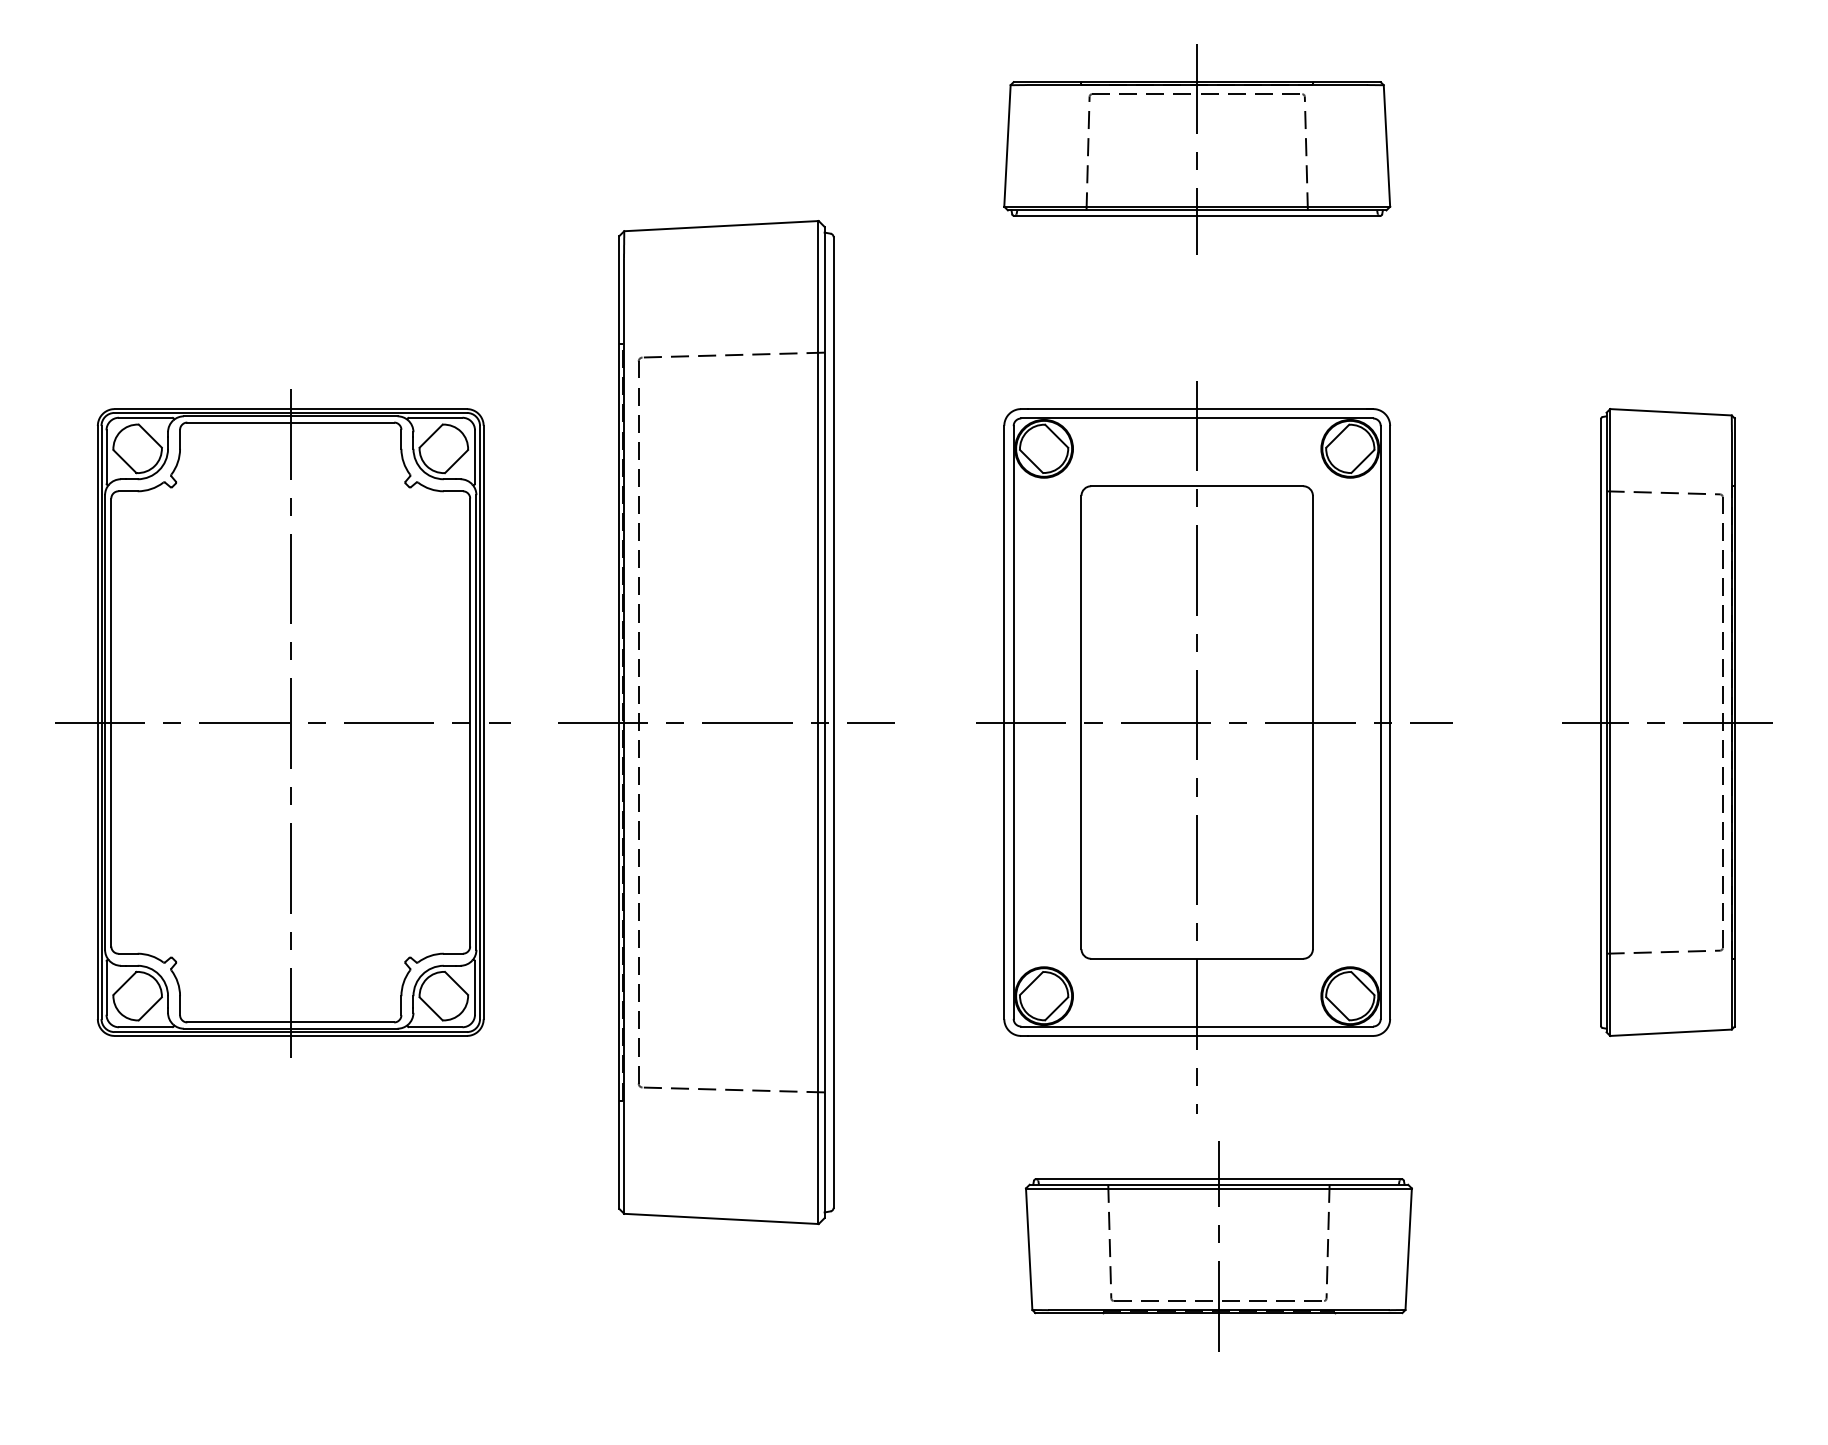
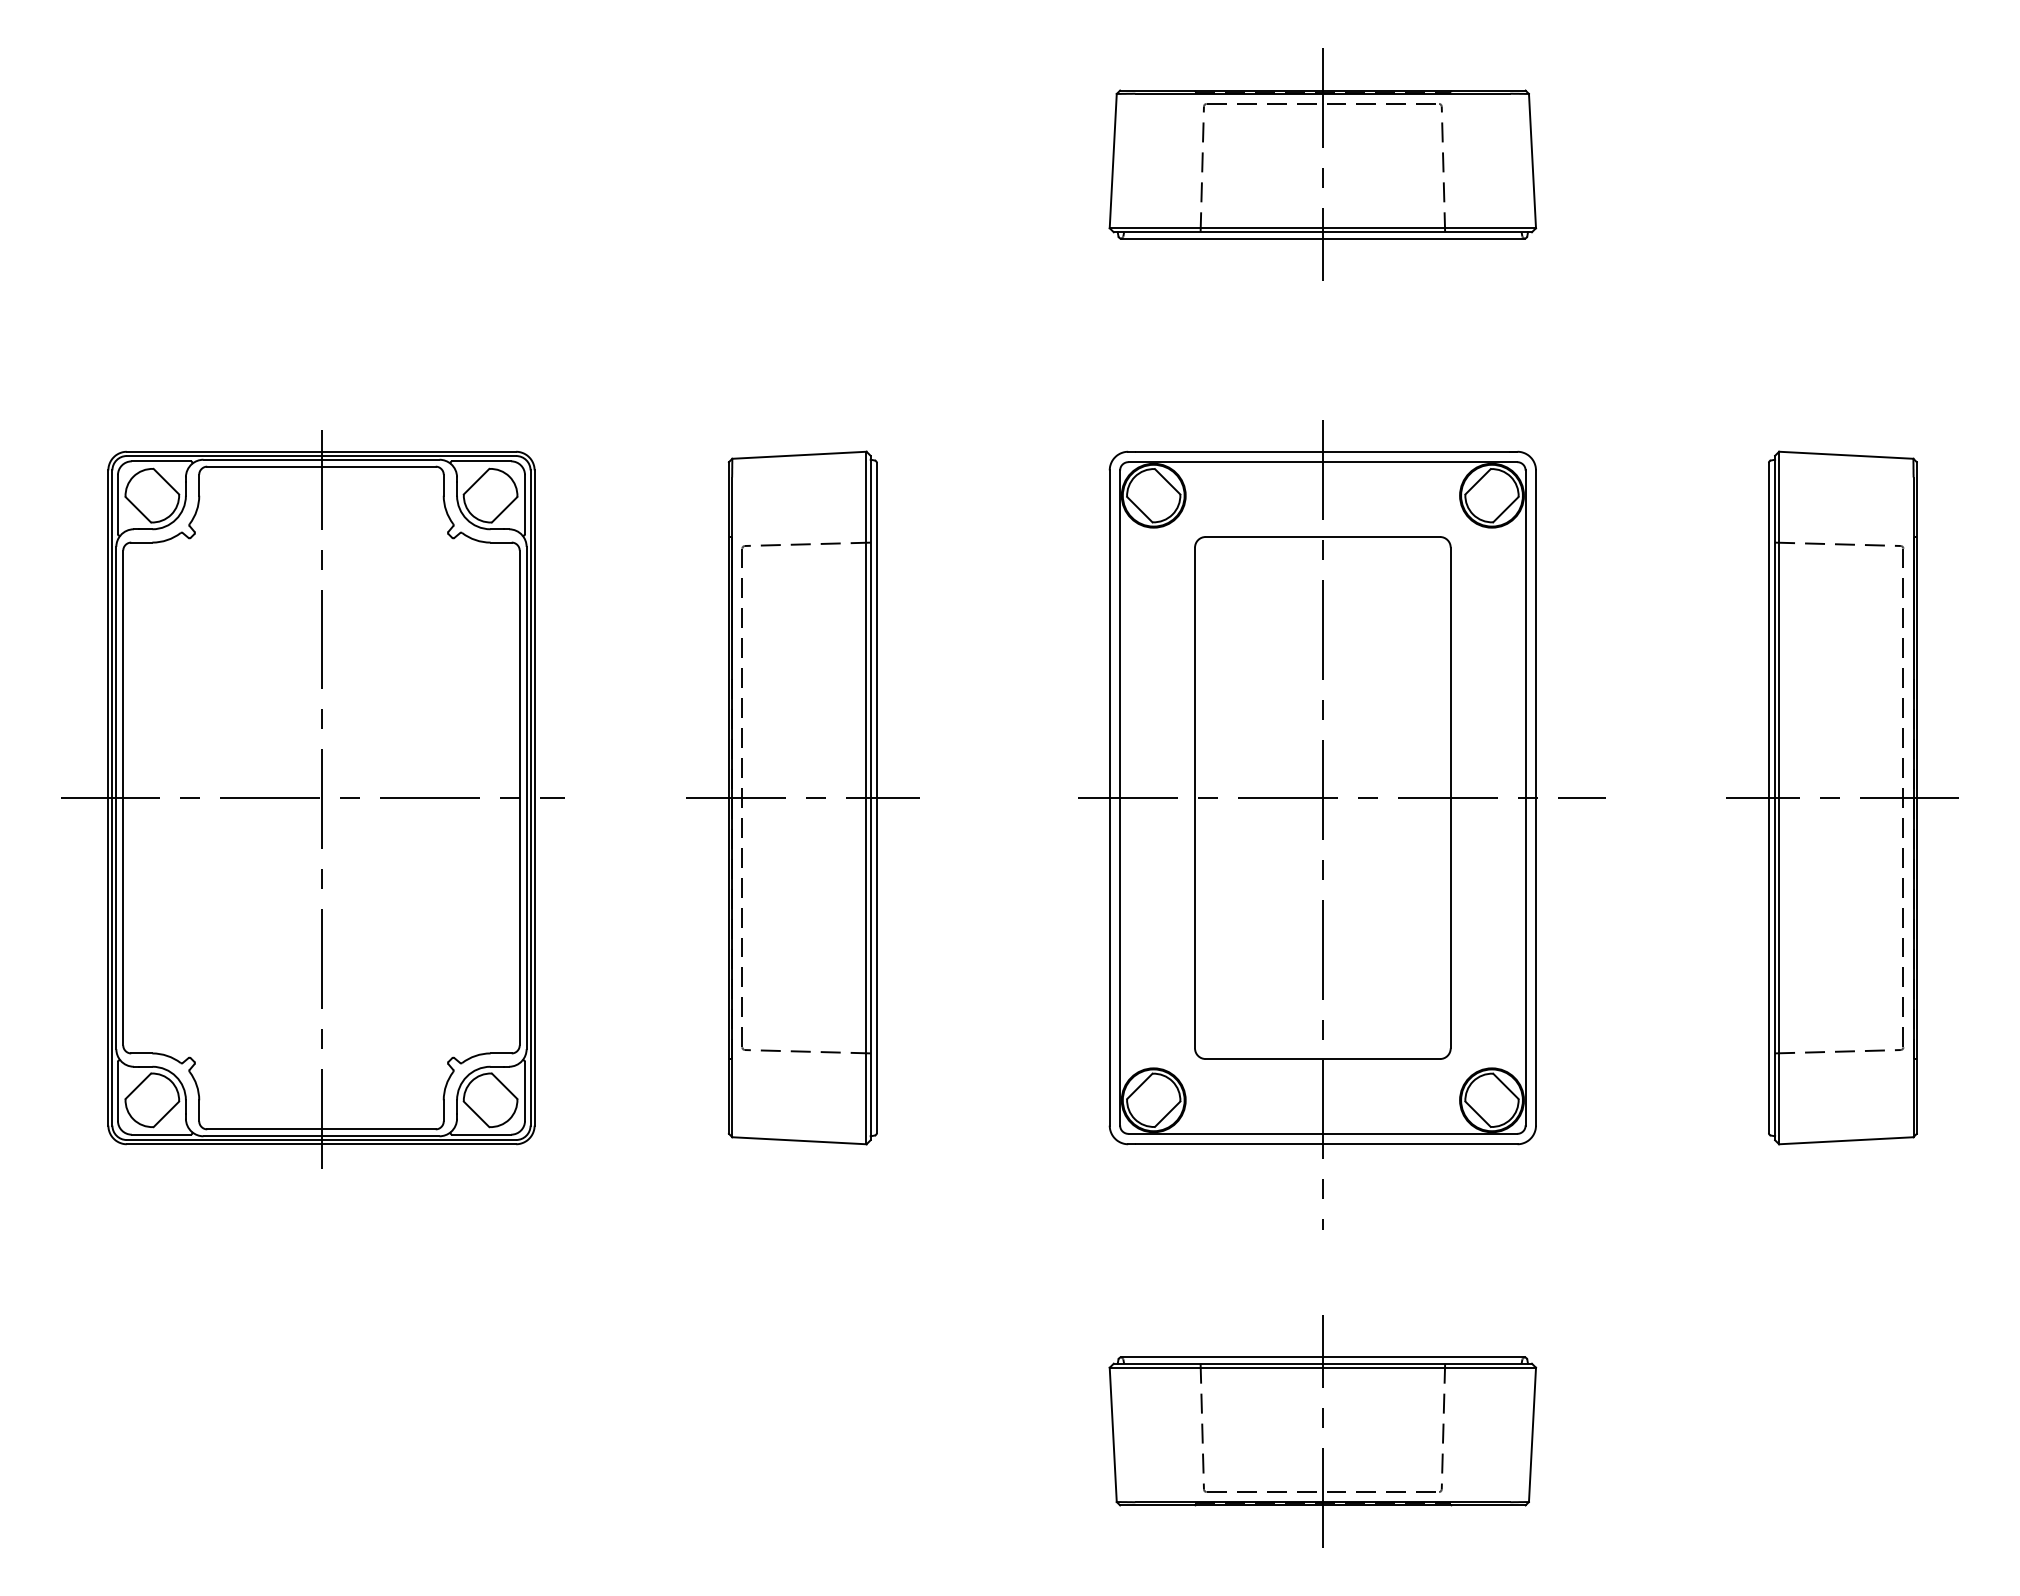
part: (726, 722) -> (802, 797), size x0.62
part: (1218, 1246) -> (1322, 1431), moved

